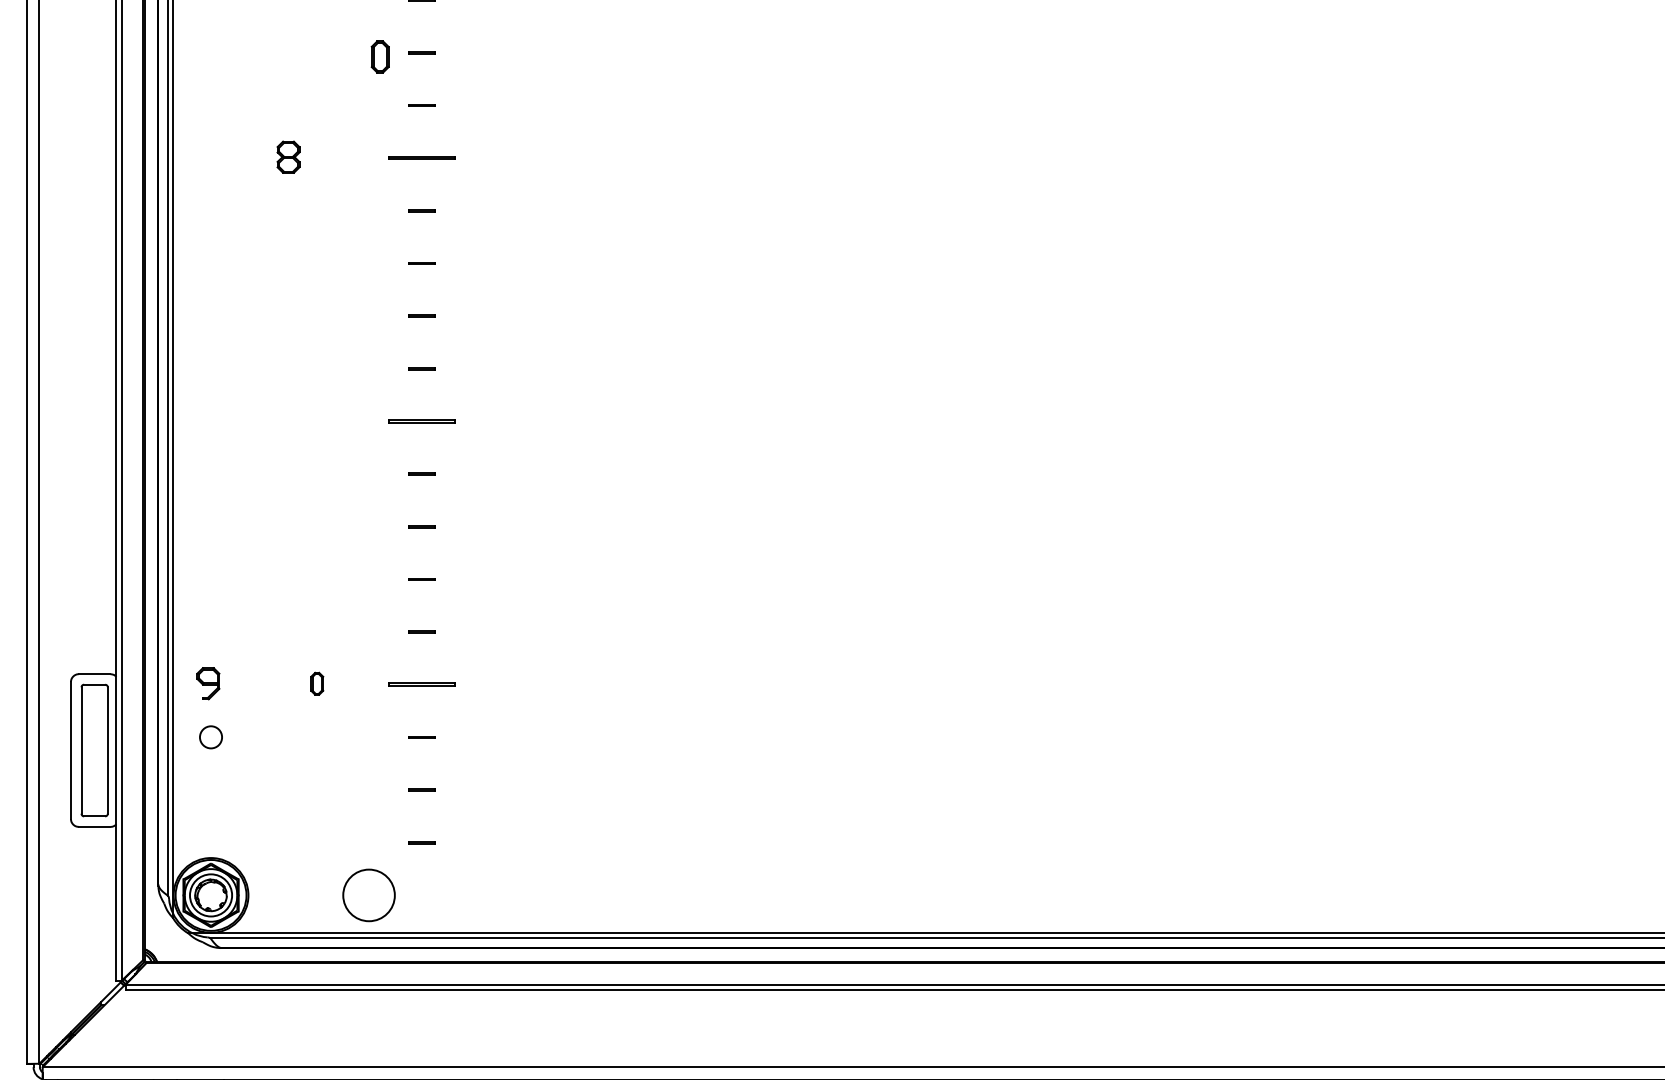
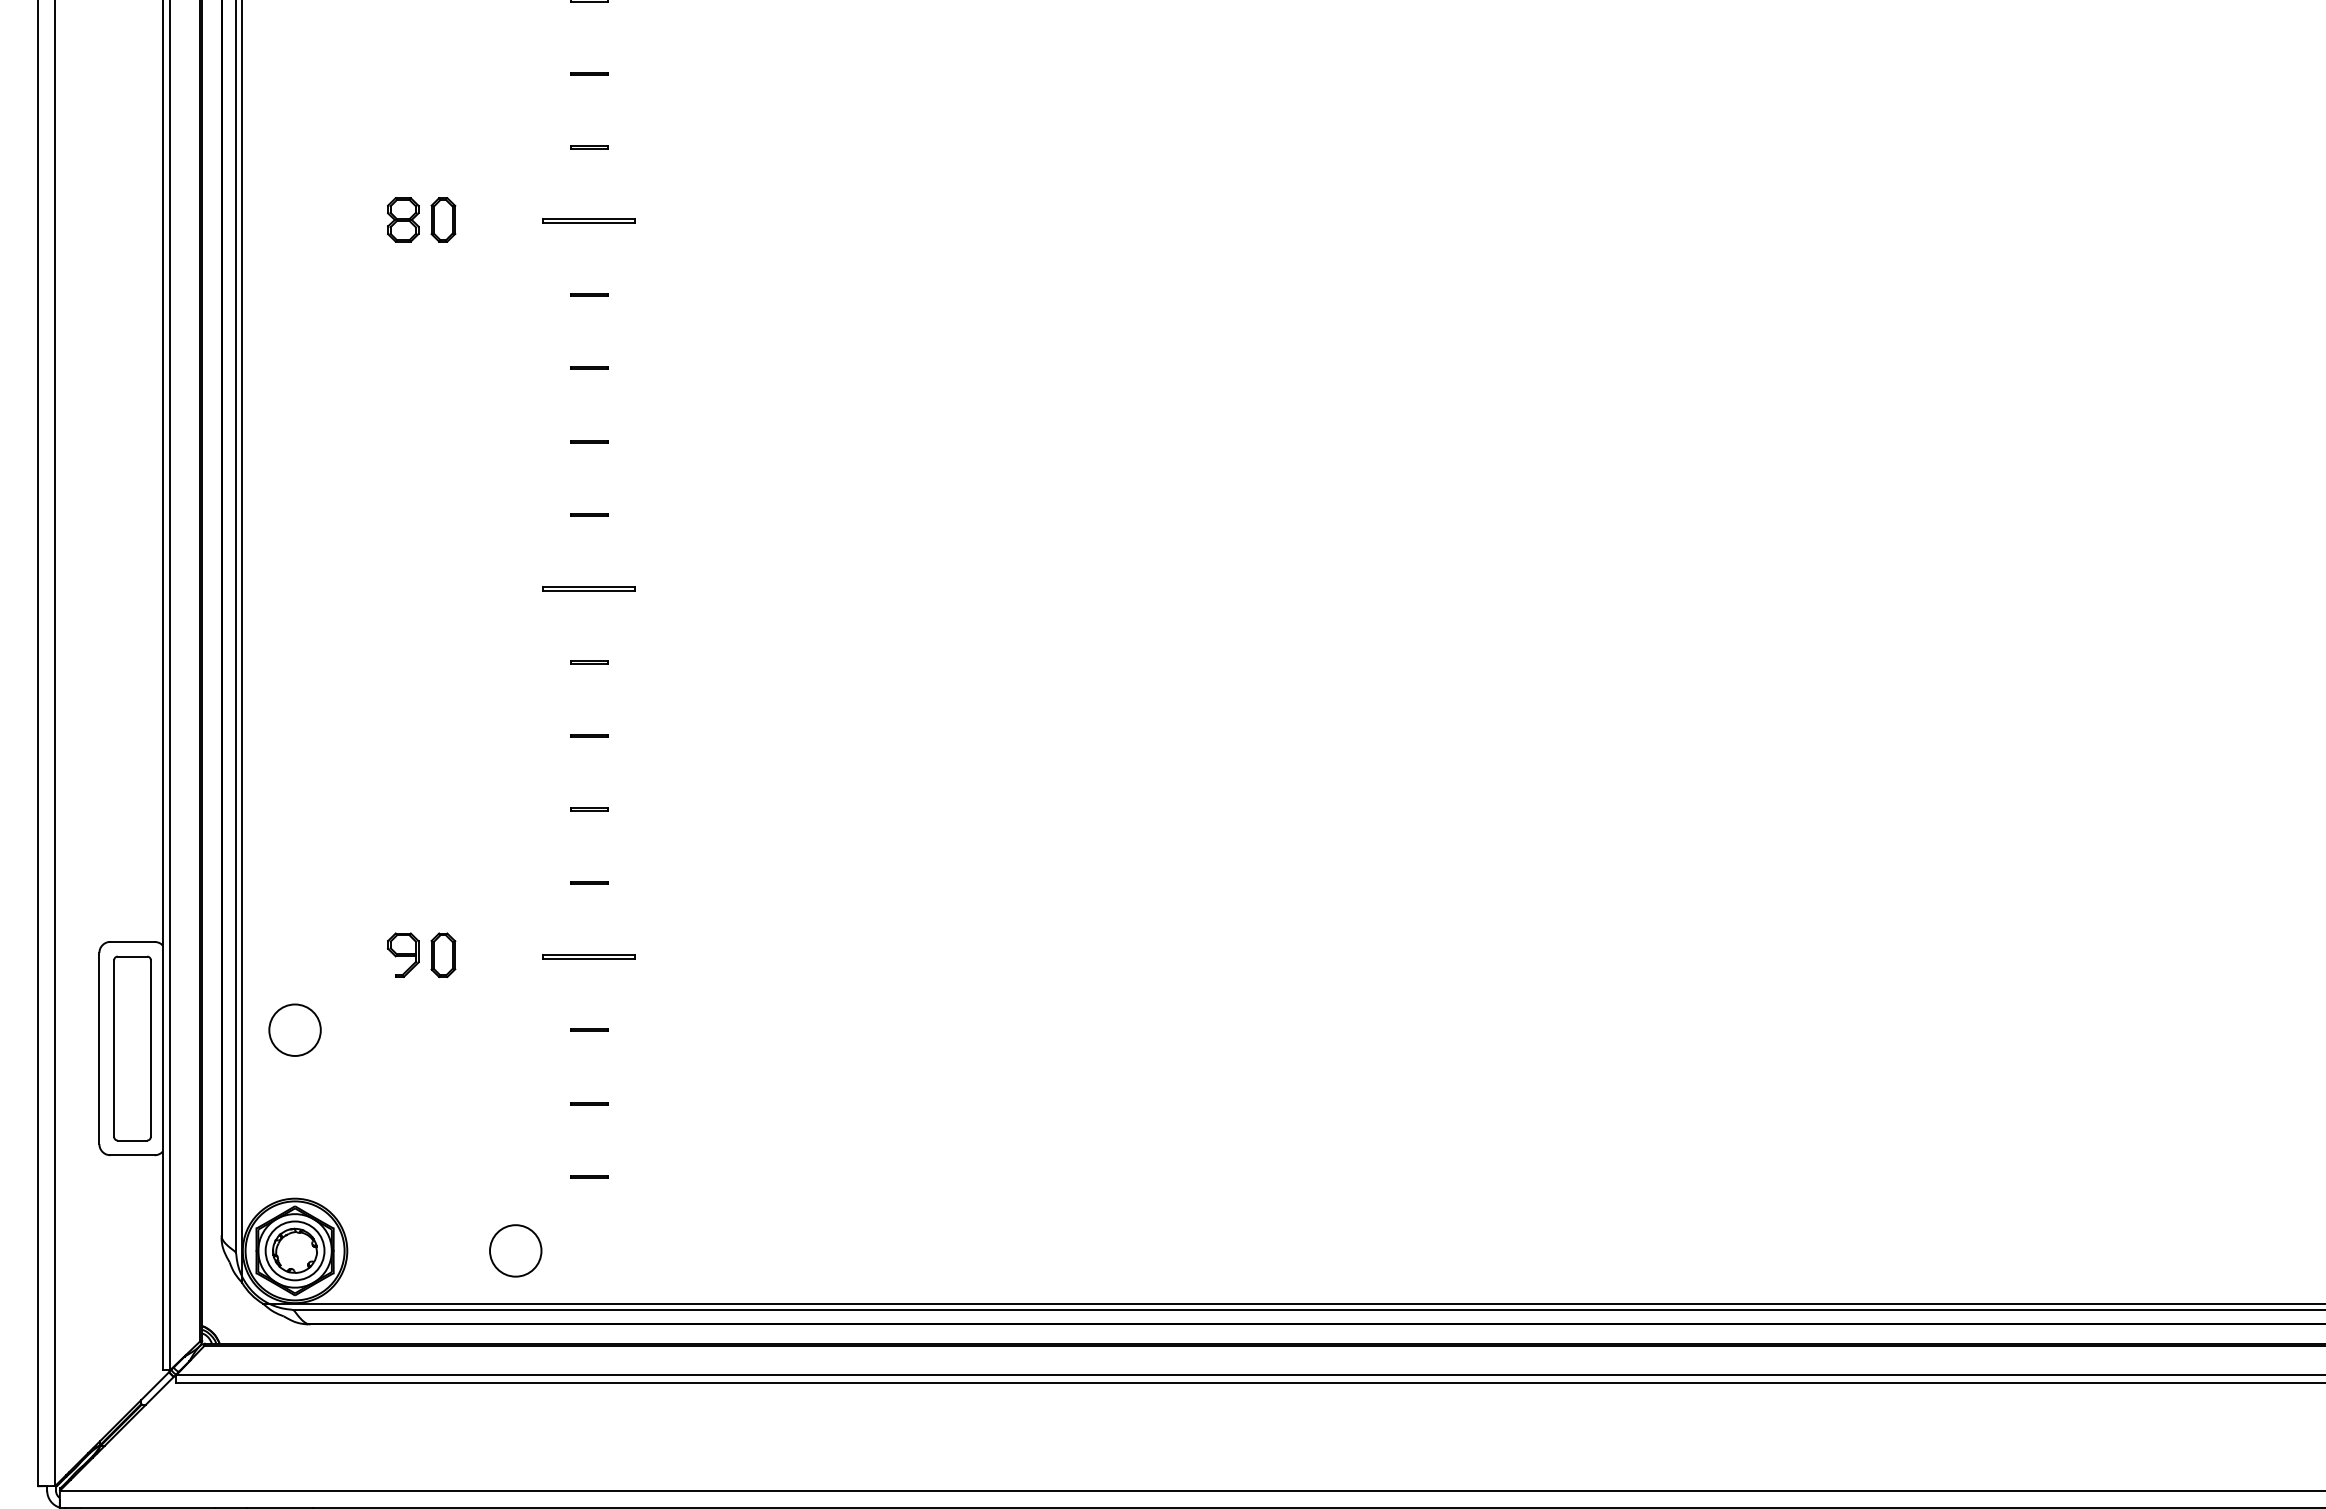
part: (380, 56) -> (443, 219), moved
part: (208, 683) -> (403, 954), moved
part: (317, 683) -> (443, 955), size x1.43
circle: (210, 736) -> (294, 1029), size x1.67
circle: (368, 895) -> (515, 1250), size x0.71

